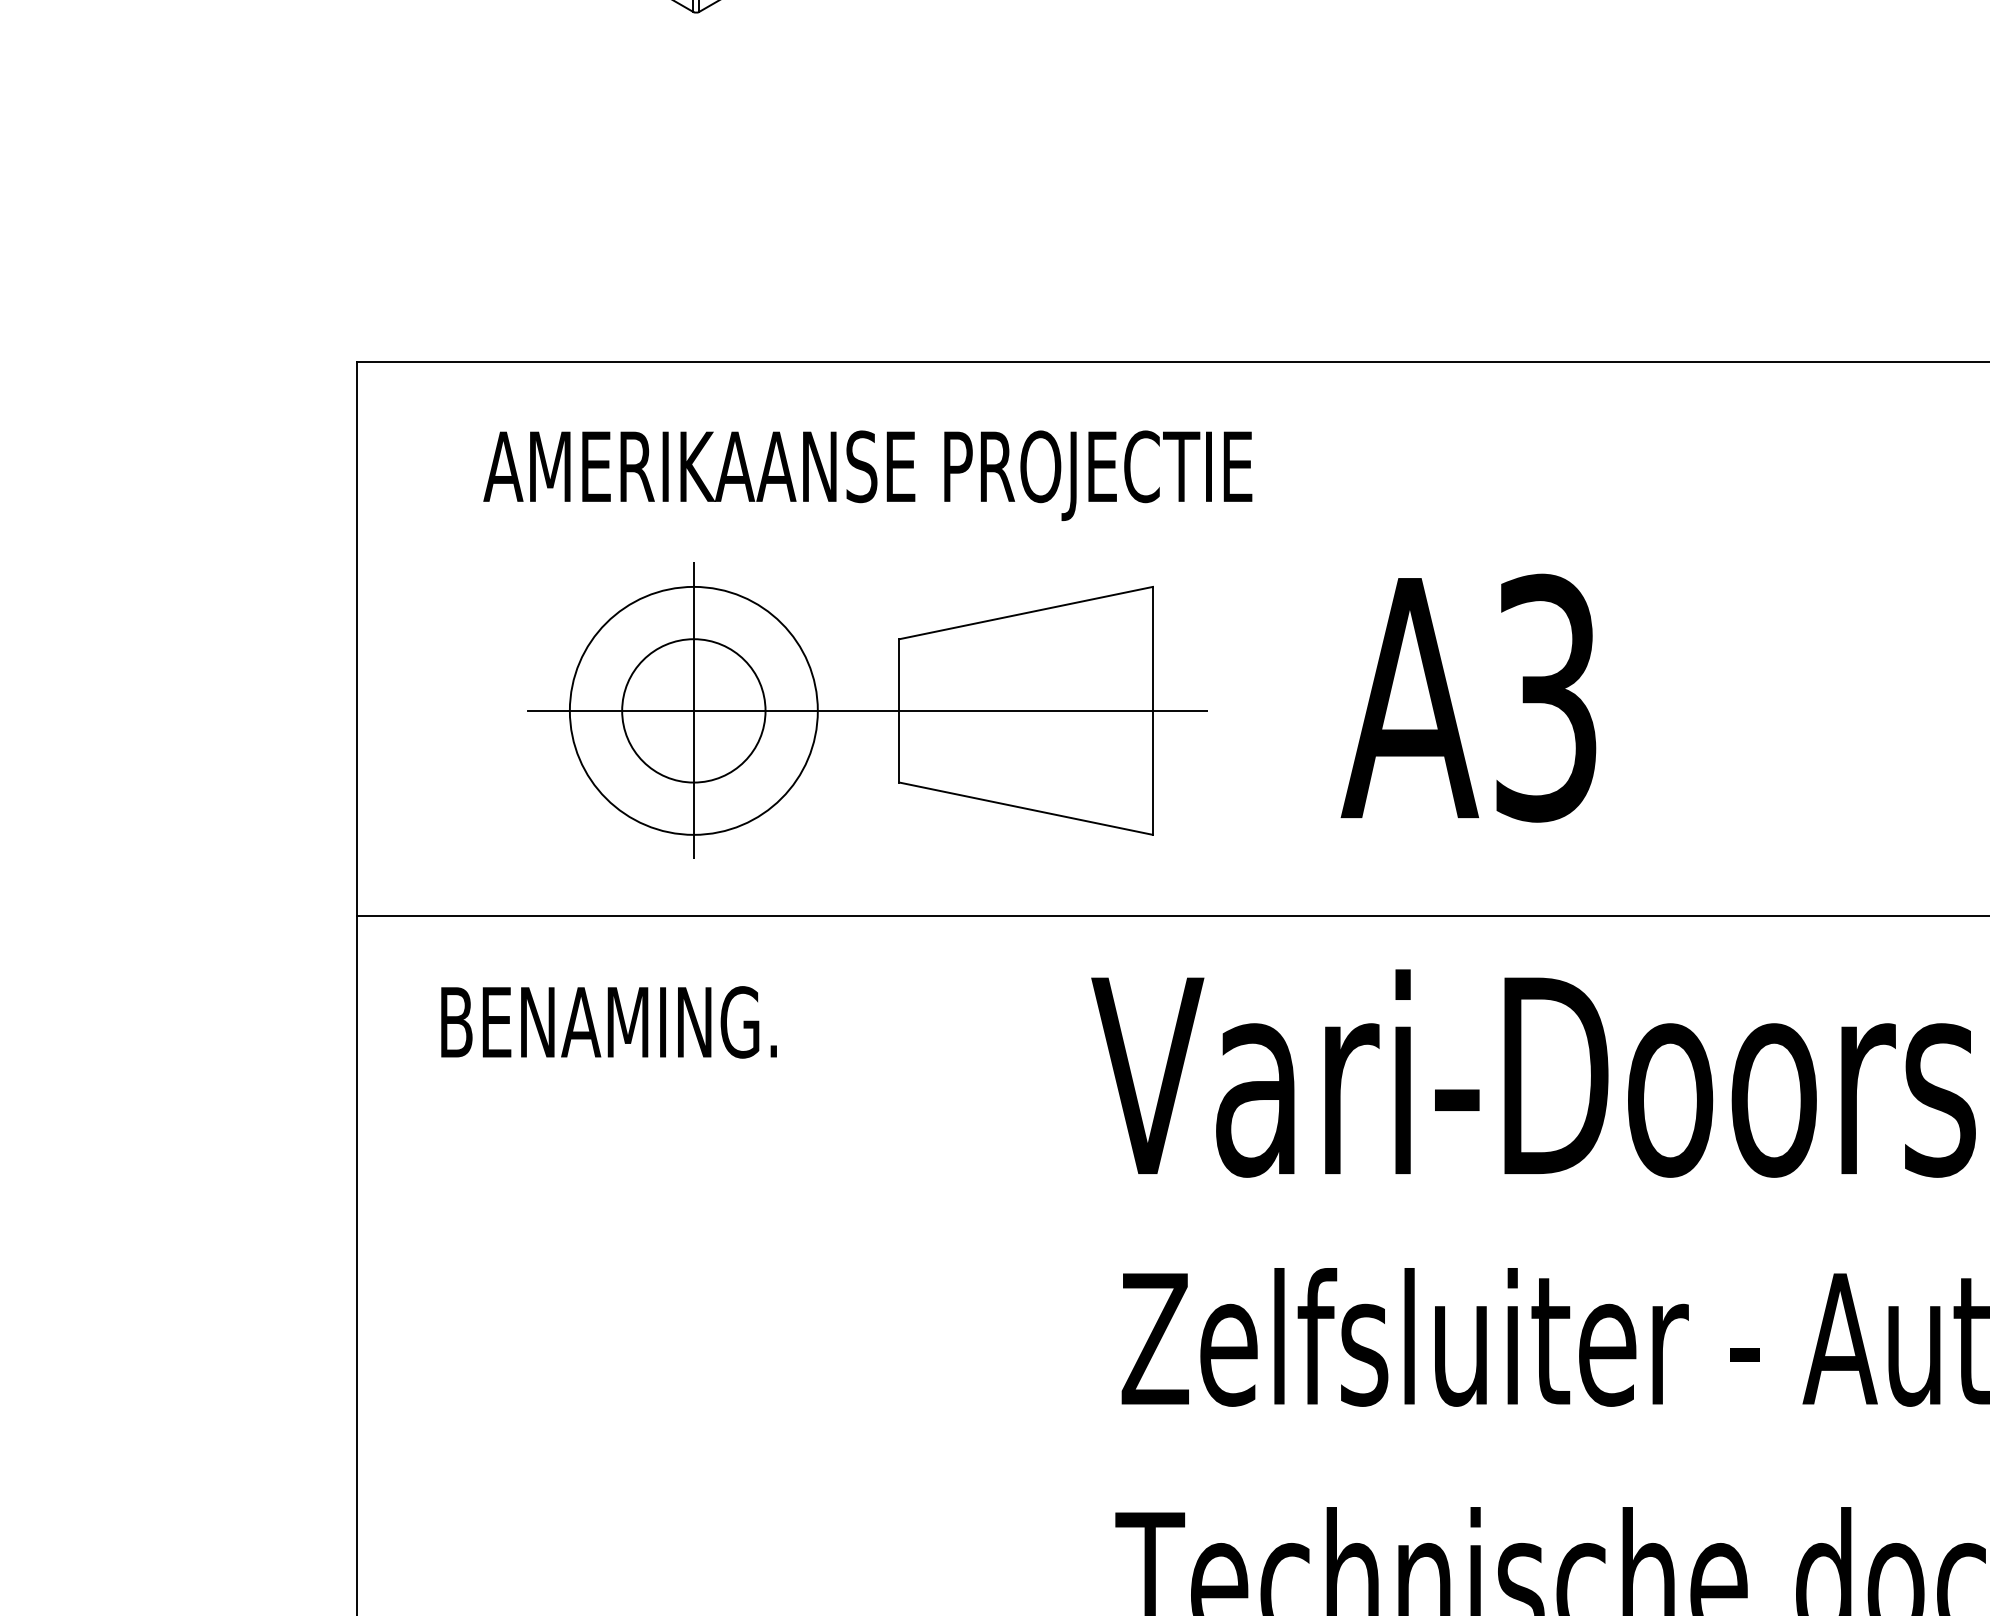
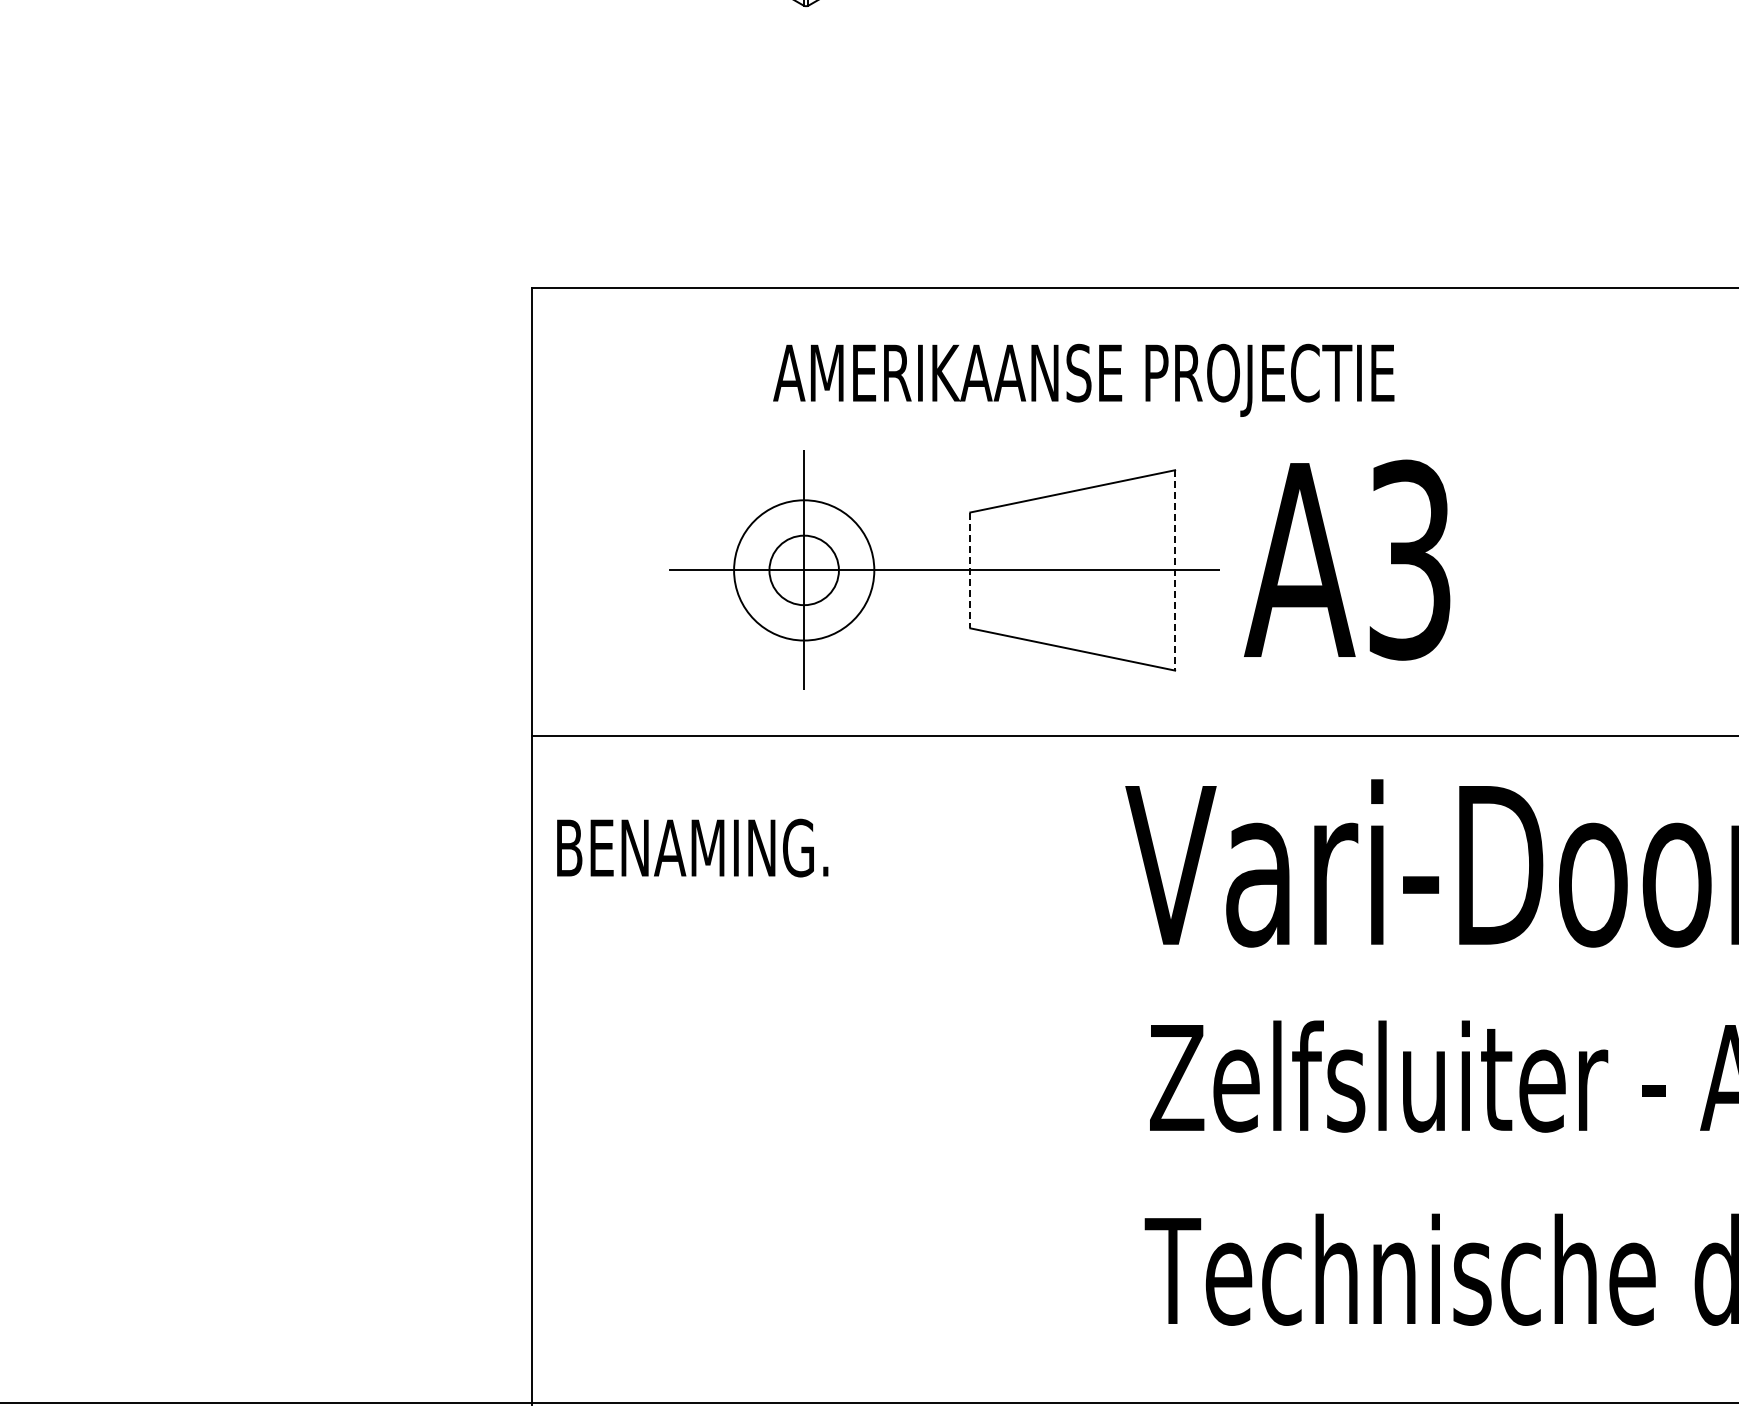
text: (867, 474) -> (1083, 379), moved
text: (1468, 697) -> (1347, 559), moved
circle: (694, 710) -> (804, 570), size x0.6
circle: (694, 710) -> (804, 570), size x0.7
line: (899, 710) -> (970, 570), solid -> dashed
line: (1153, 710) -> (1175, 570), solid -> dashed
text: (608, 1021) -> (692, 847), moved

